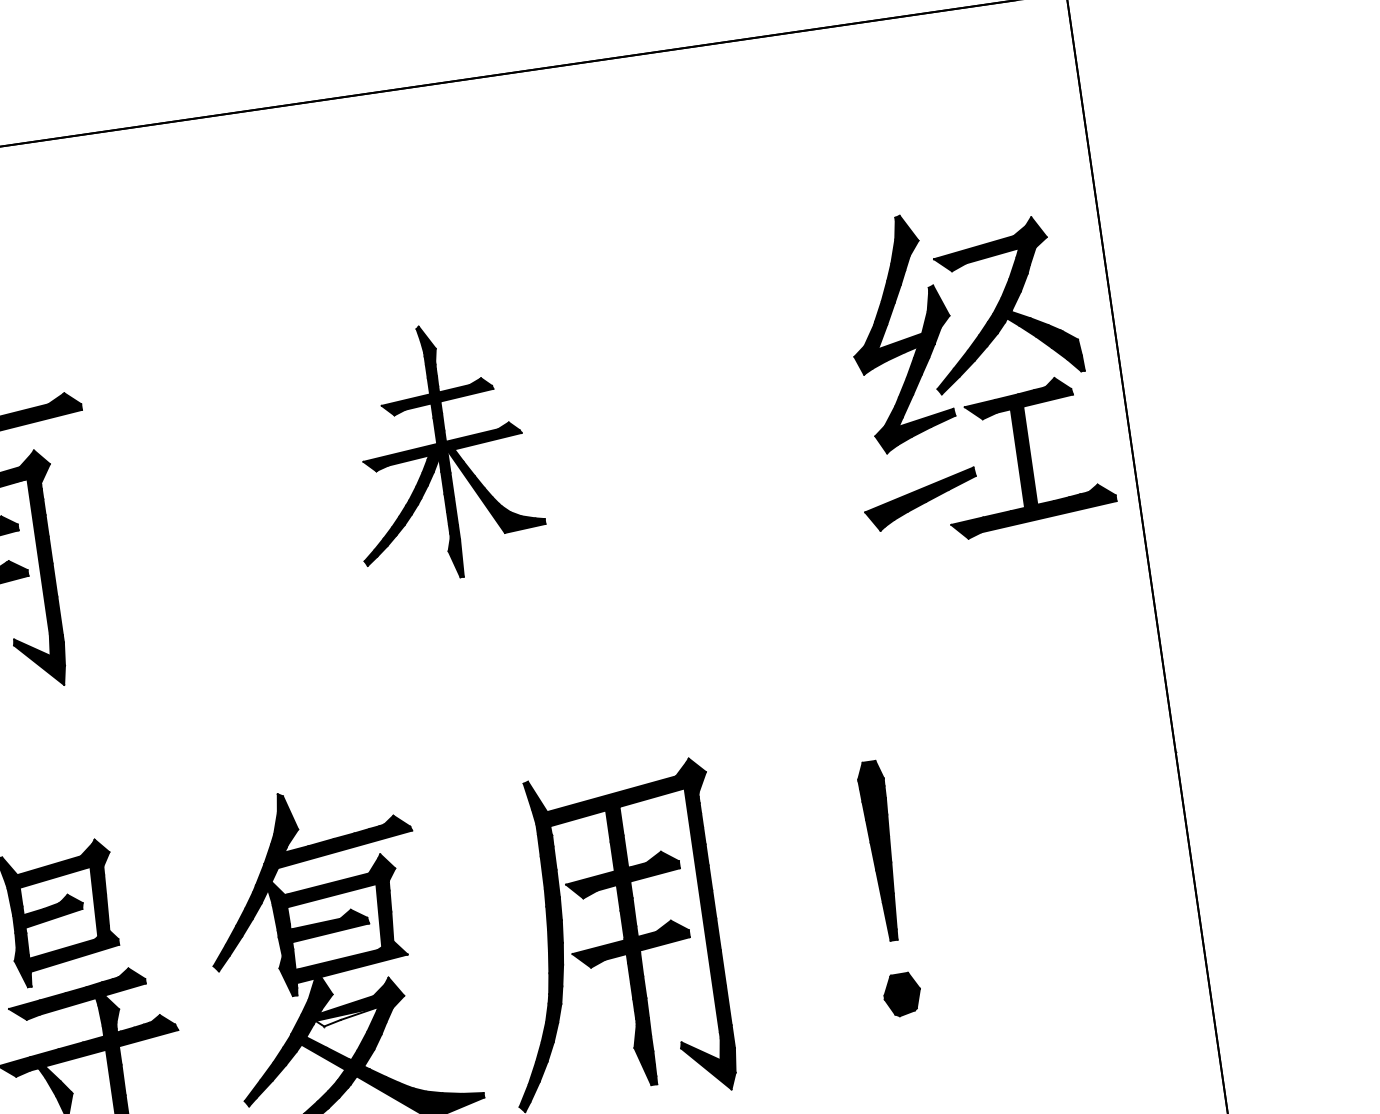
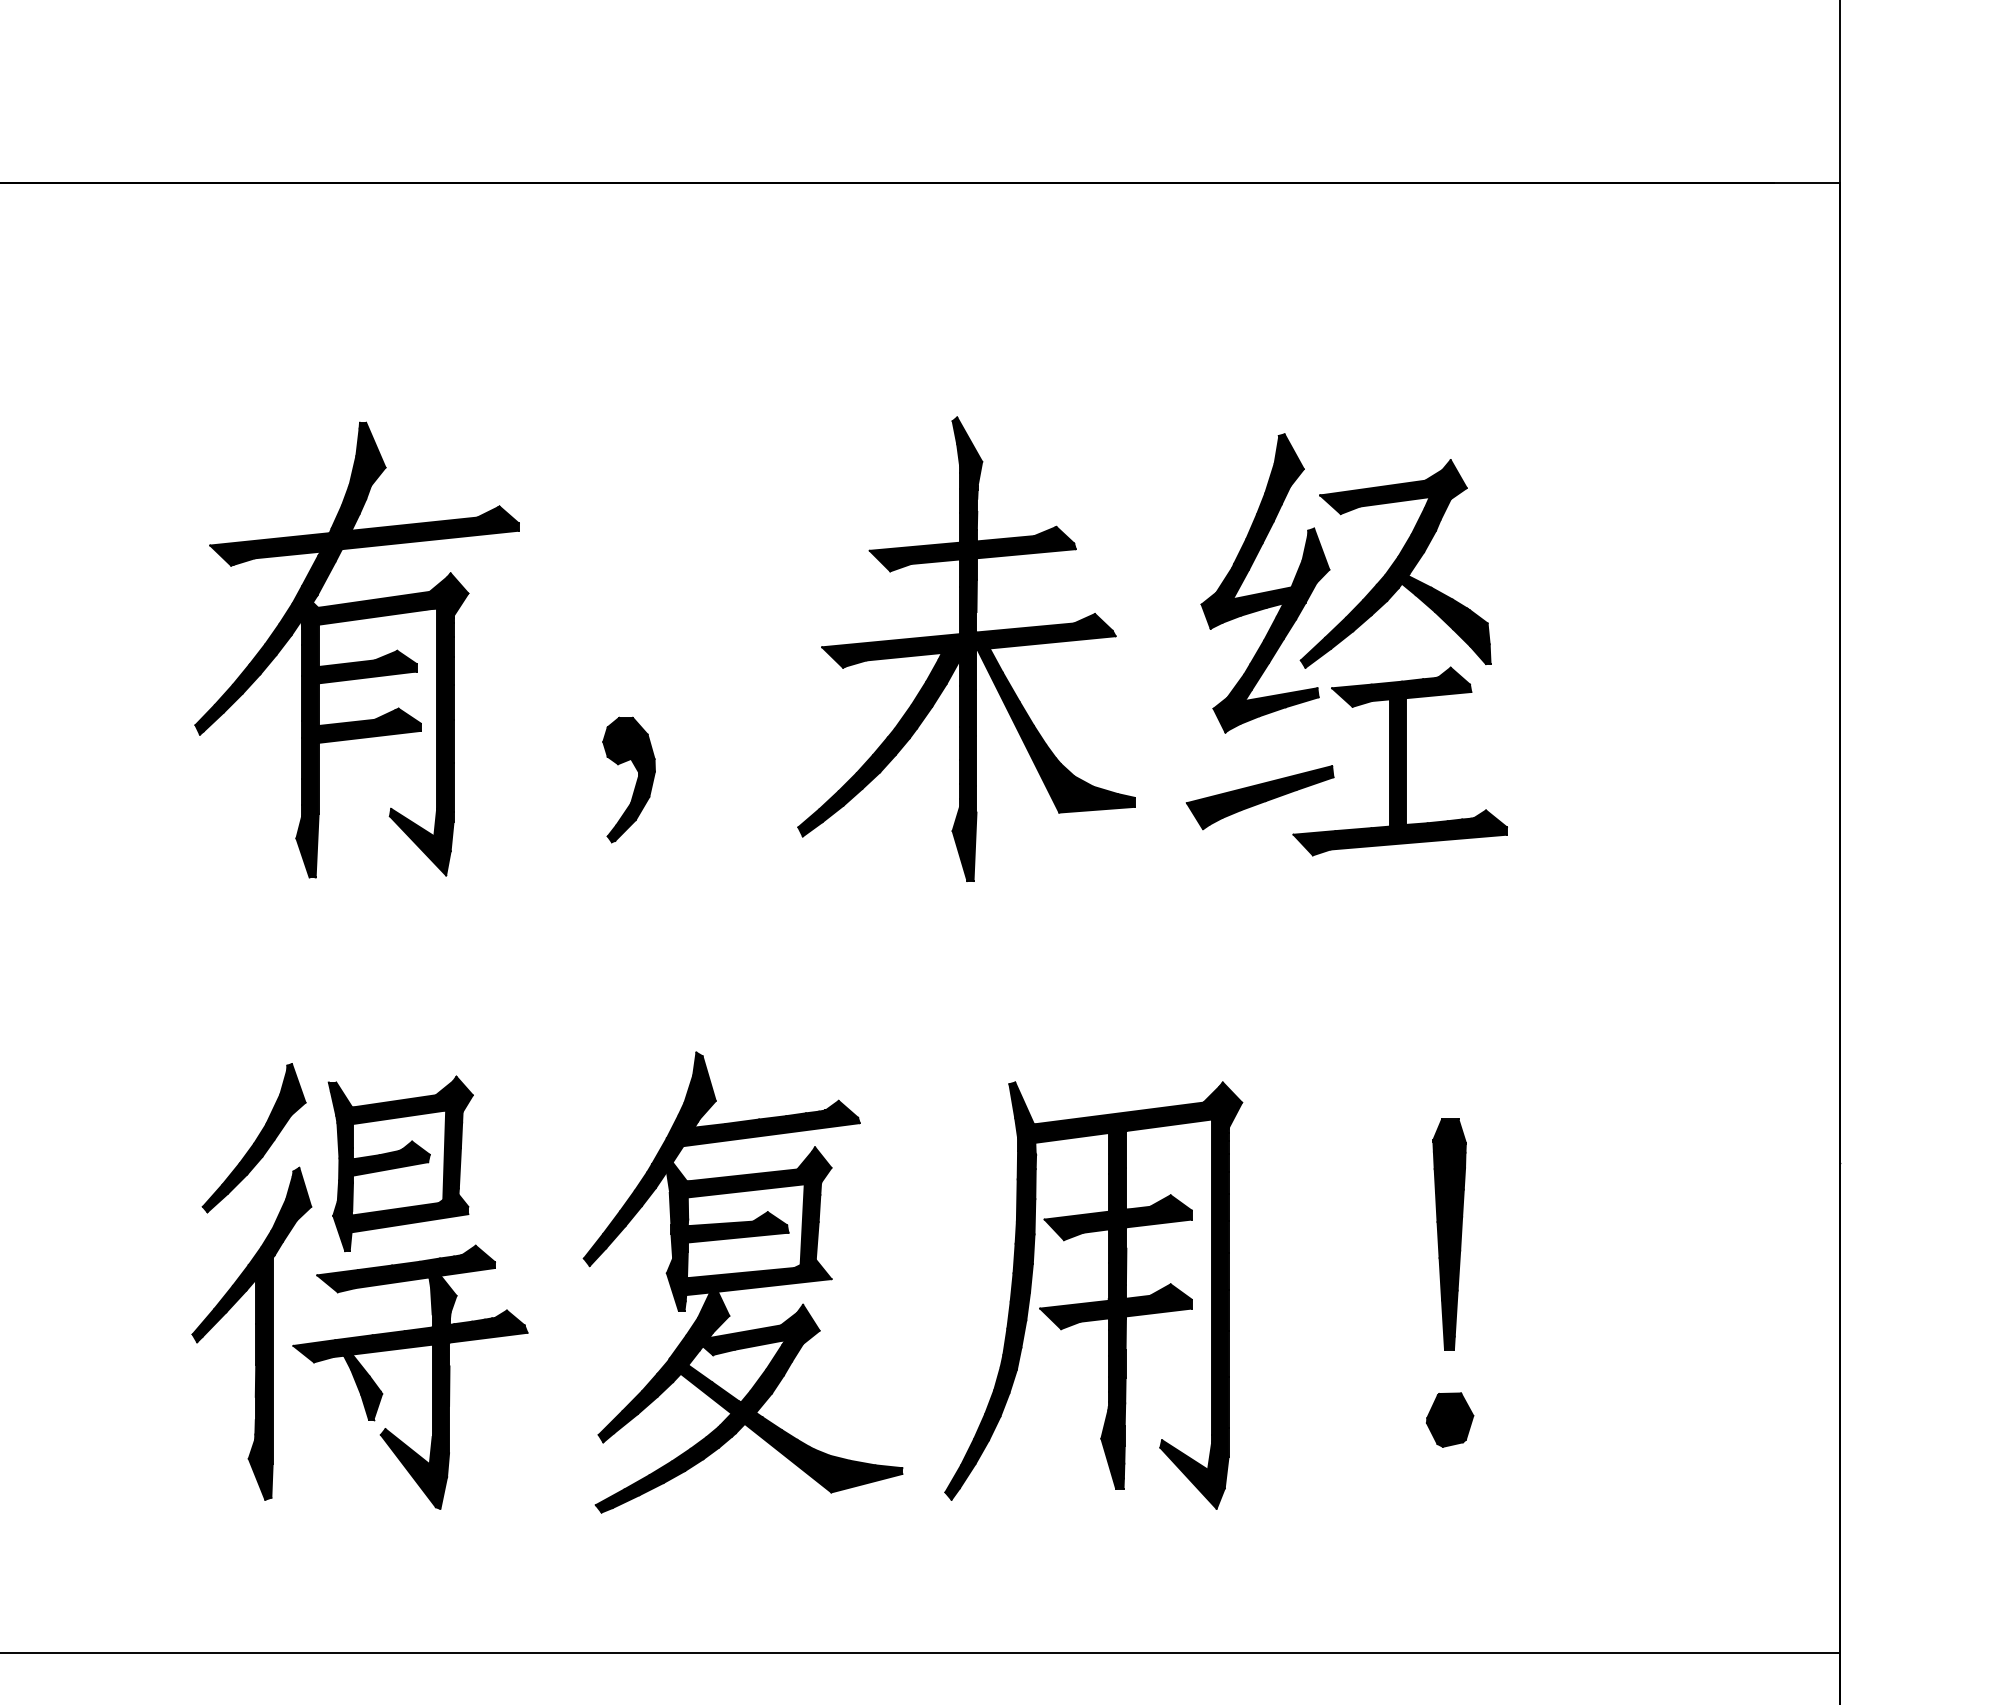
part: (971, 371) -> (1346, 644), moved
part: (441, 451) -> (966, 648), size x1.43
part: (201, 590) -> (636, 780), added
fill: (347, 1017) -> (743, 1347), added

